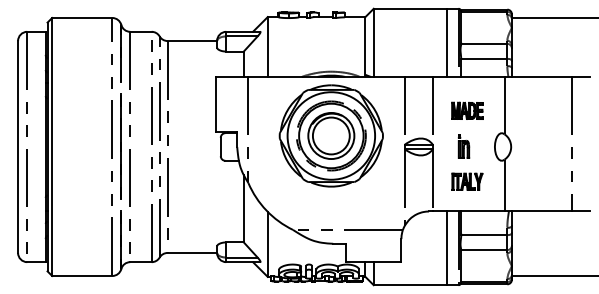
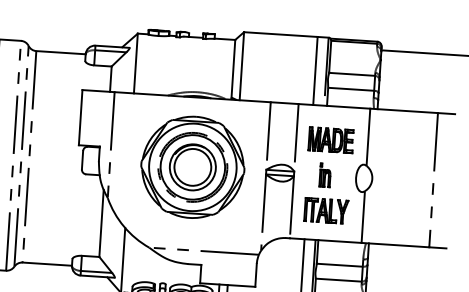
part: (467, 110) -> (331, 139), size x1.43
part: (330, 135) -> (192, 166), moved
part: (467, 181) -> (326, 210), size x1.43

